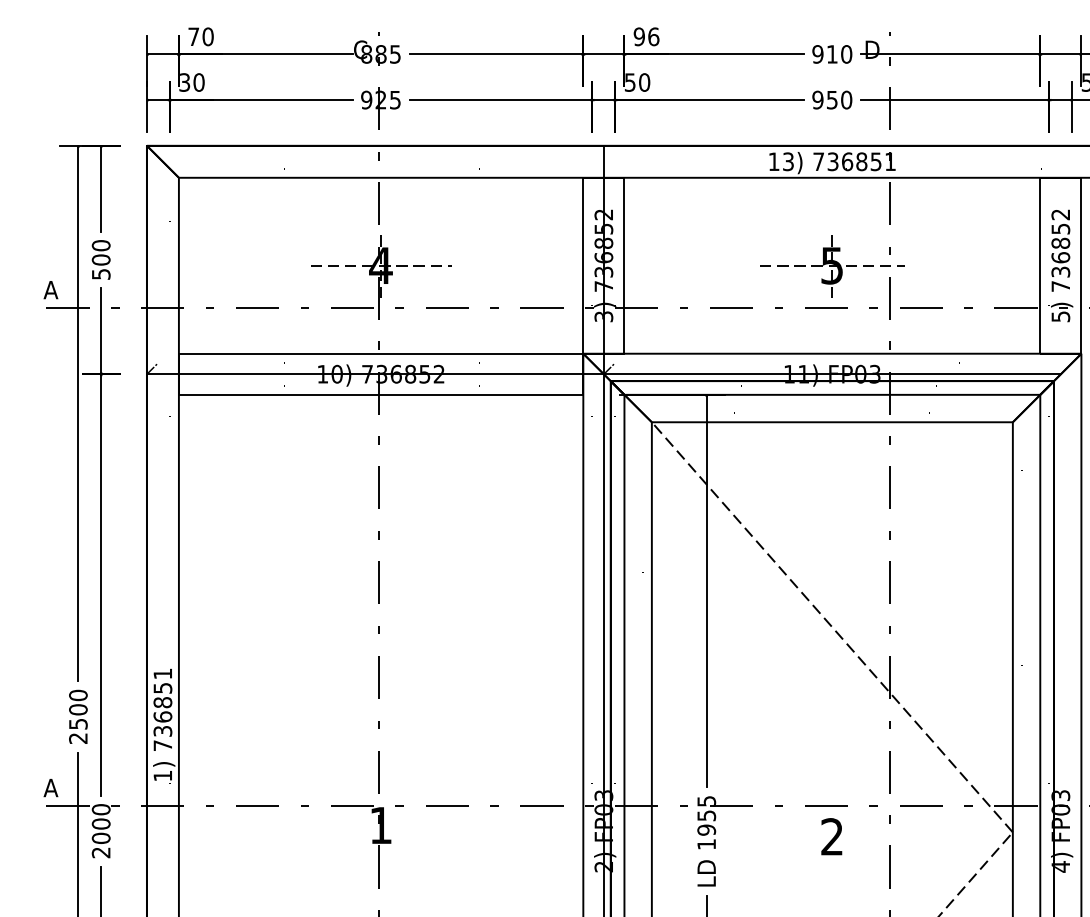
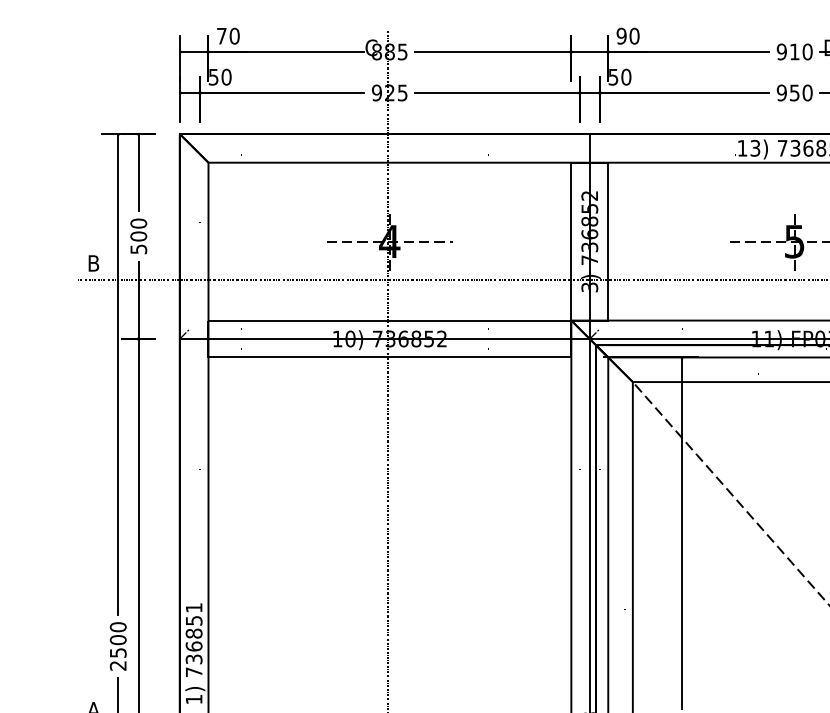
text: (653, 36) -> (634, 35), 96 -> 90
text: (185, 82) -> (214, 77), 30 -> 50
text: (50, 290) -> (93, 263), A -> B

